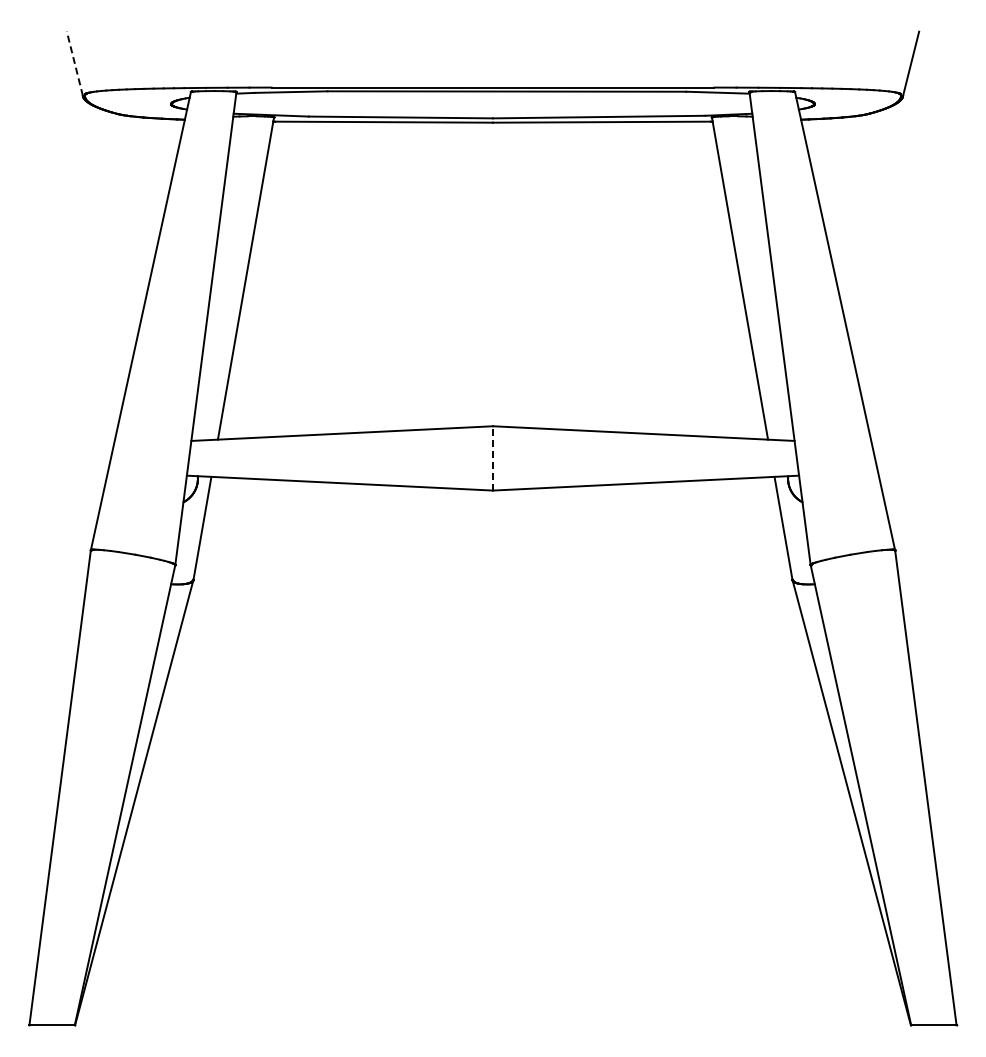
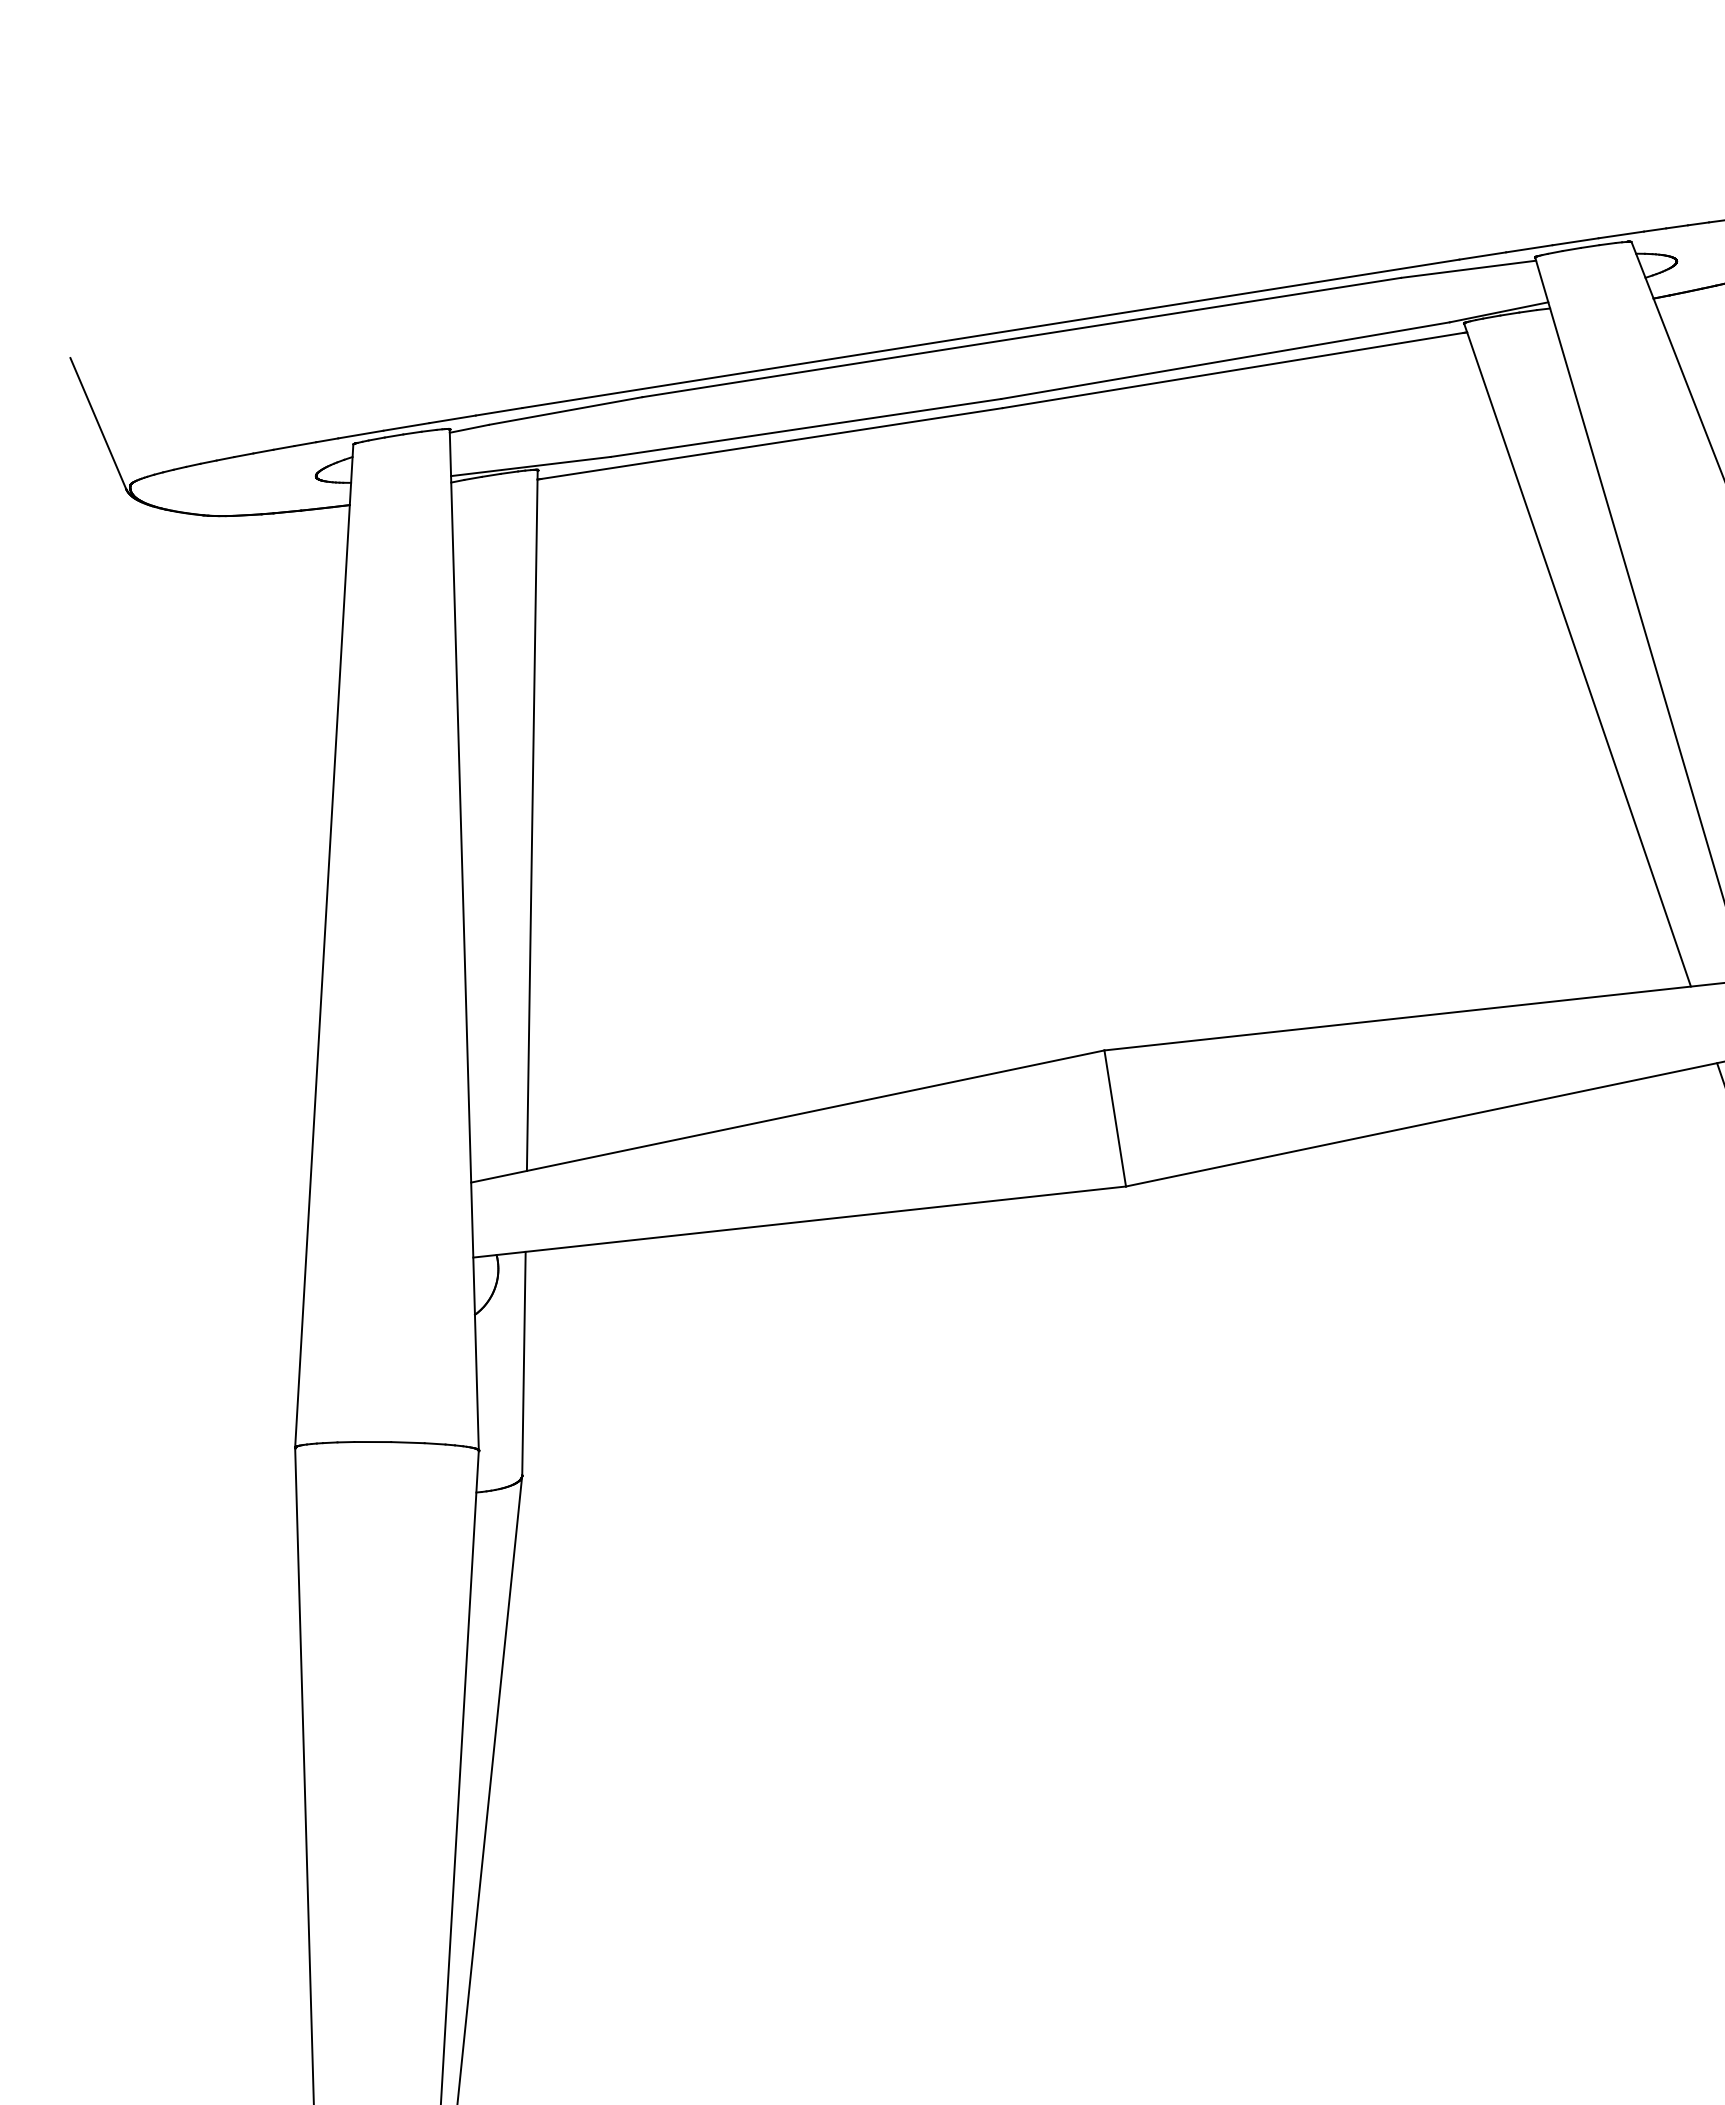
line: (74, 63) -> (97, 423), dashed -> solid
line: (493, 457) -> (1115, 1116), dashed -> solid

